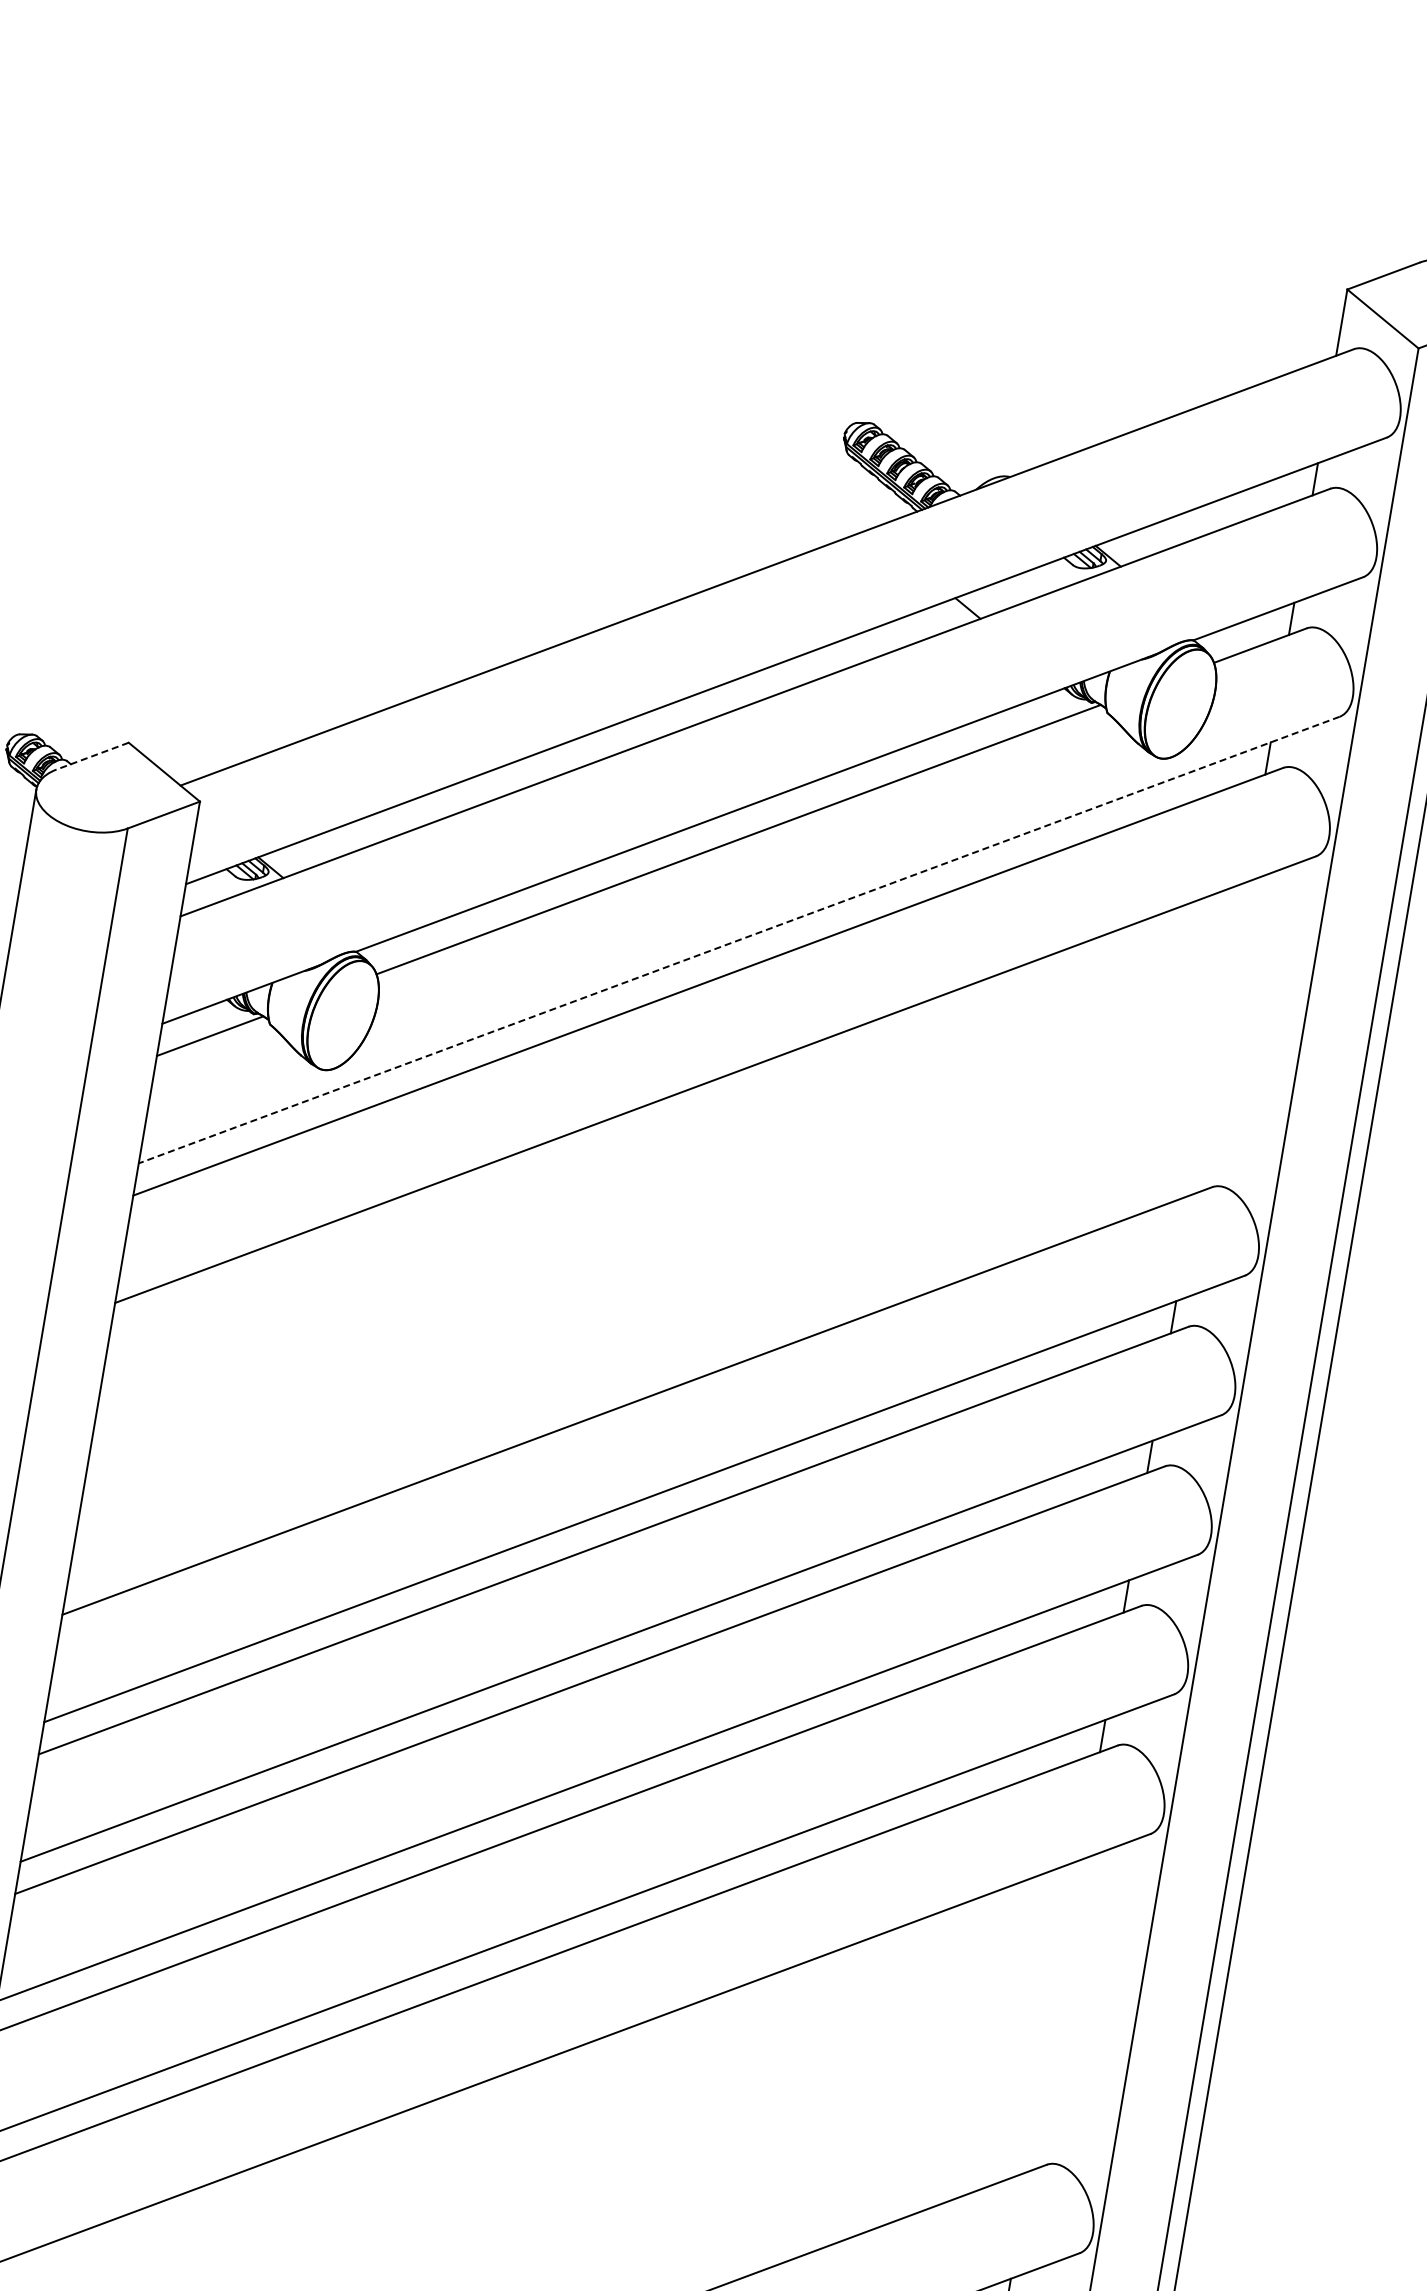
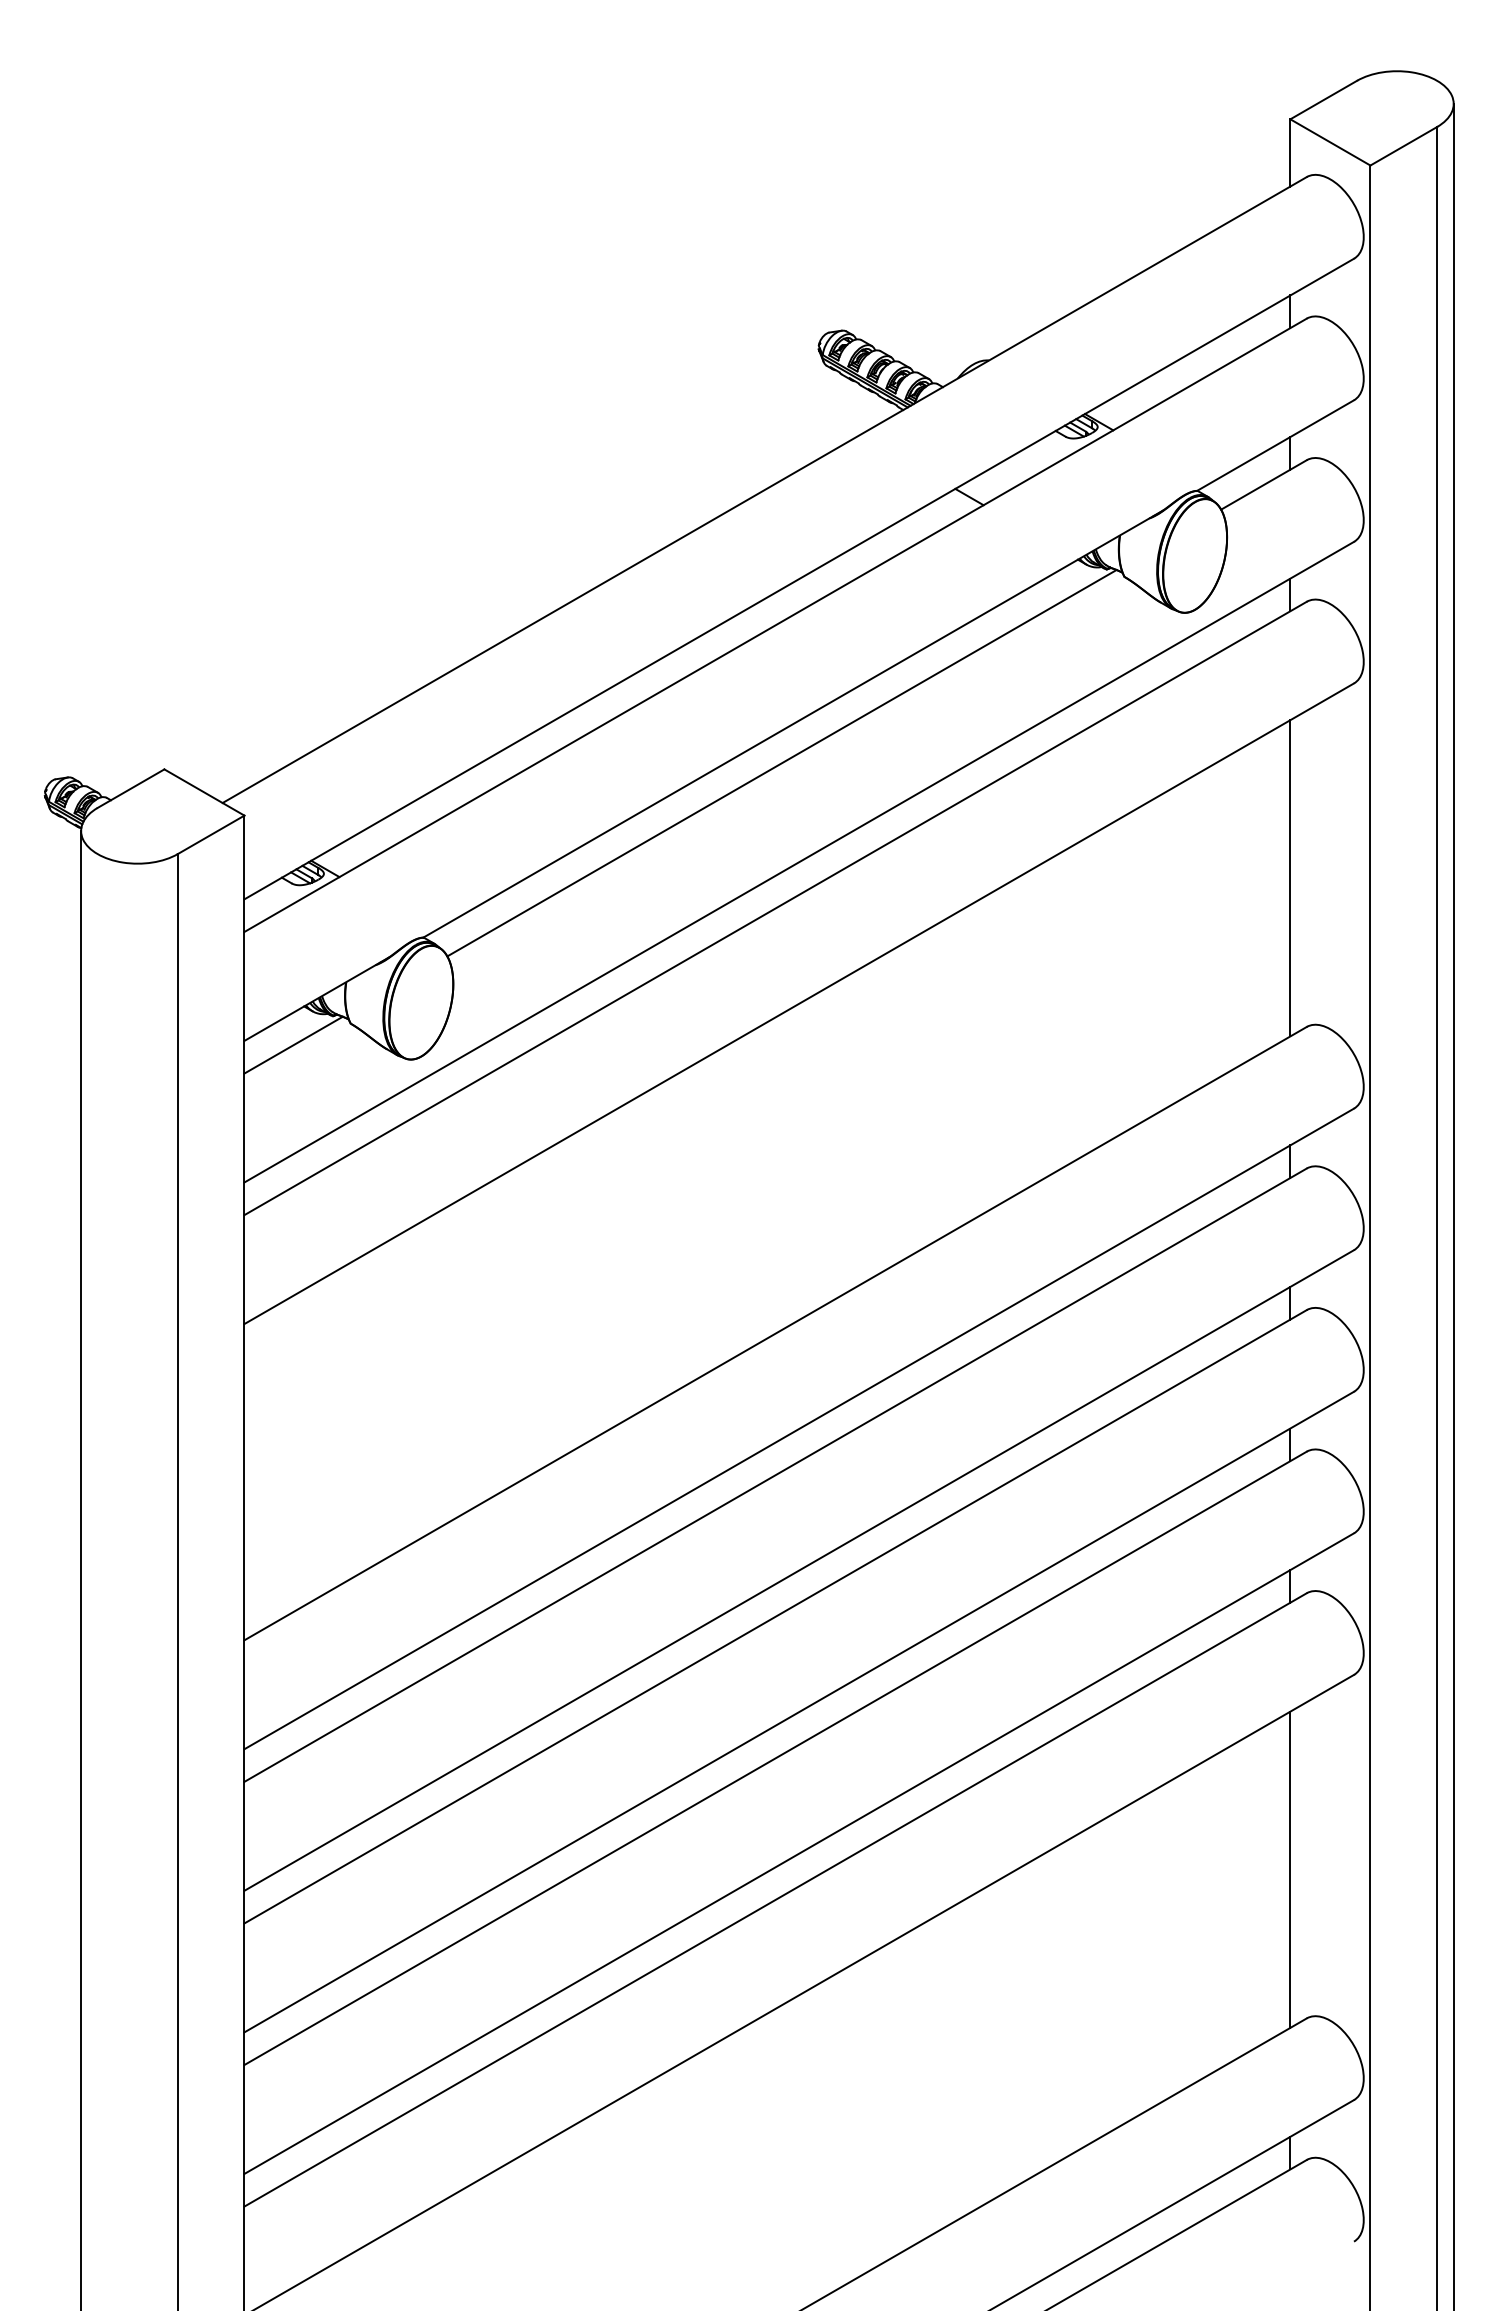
line: (93, 756) -> (131, 788), dashed -> solid
line: (739, 940) -> (799, 862), dashed -> solid
line: (1220, 1038) -> (1290, 878), added
line: (1055, 2015) -> (1290, 1869), added

